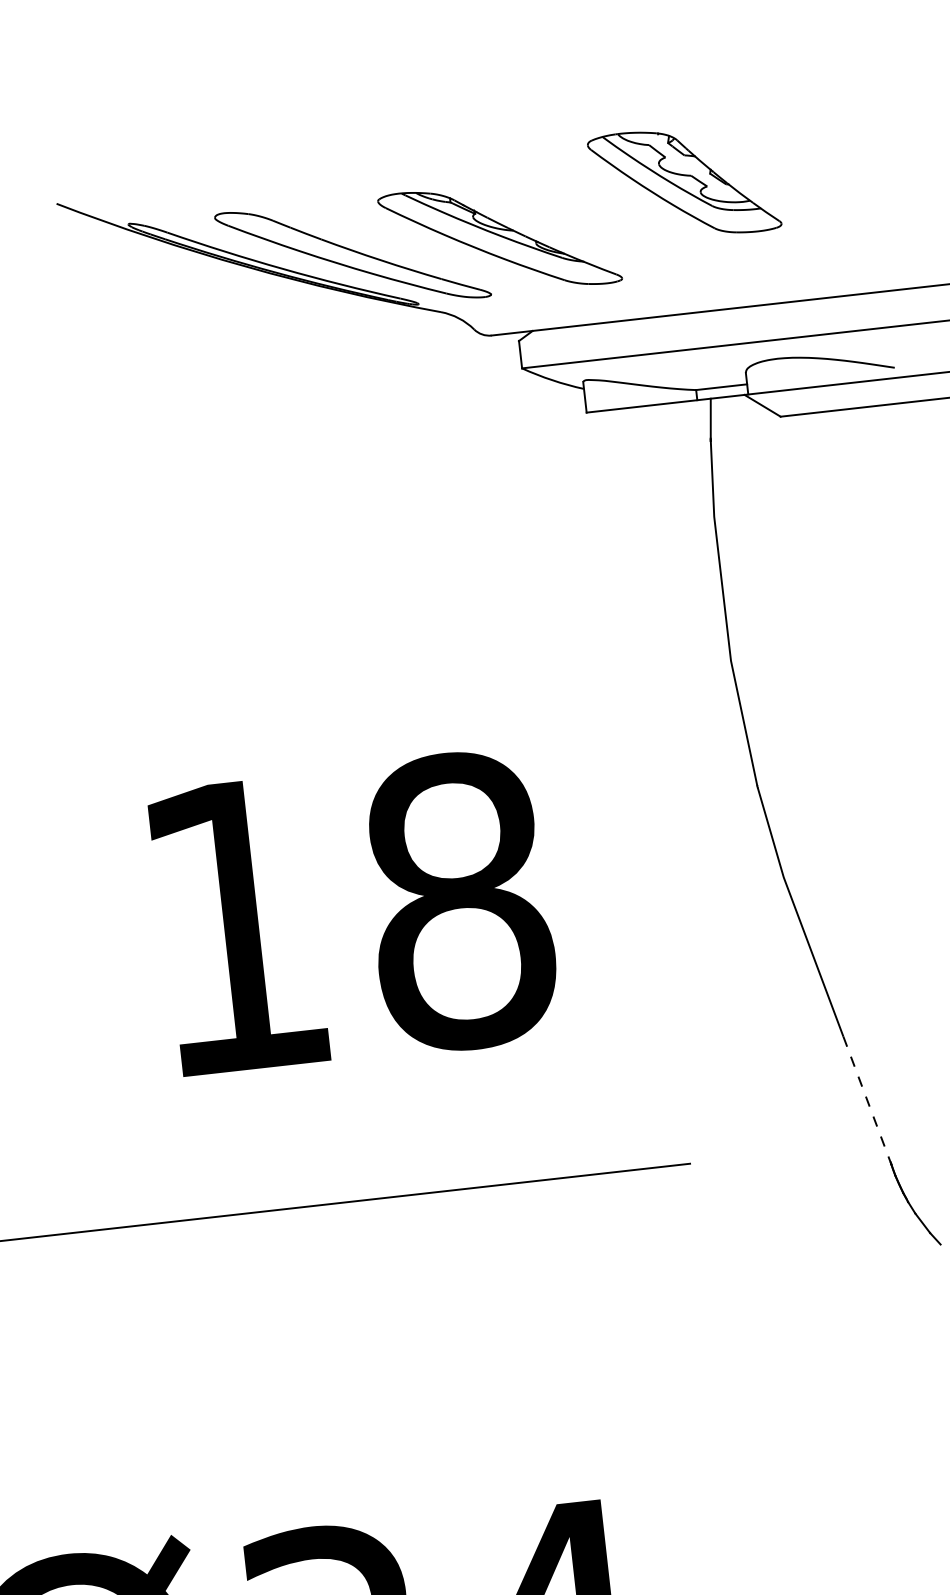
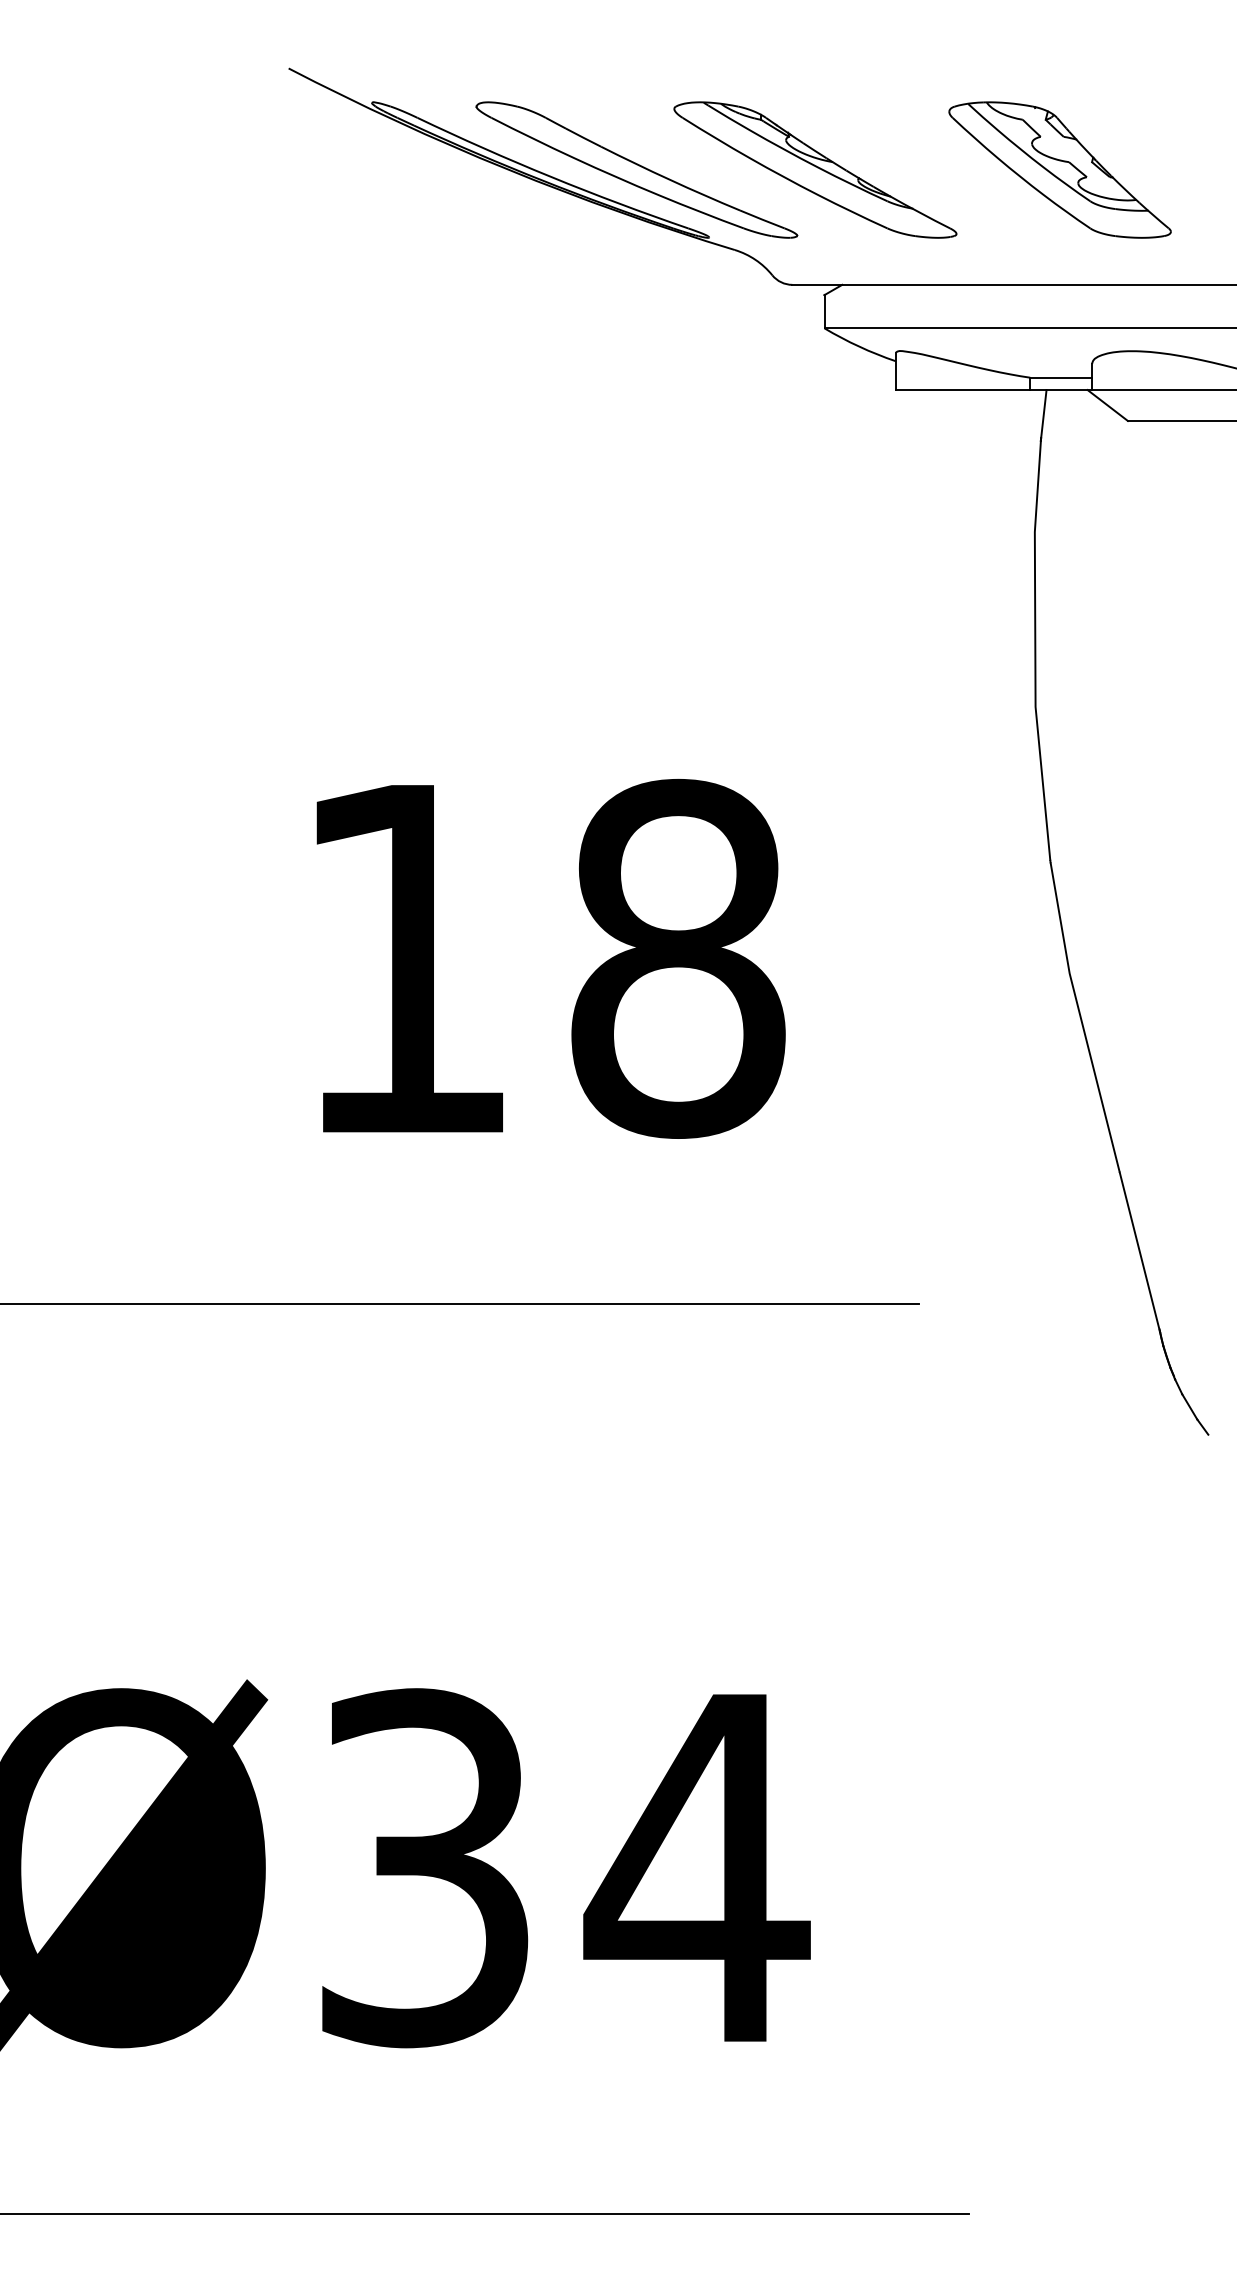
part: (683, 182) -> (1059, 169), moved
line: (867, 1100) -> (1140, 1252), dashed -> solid

